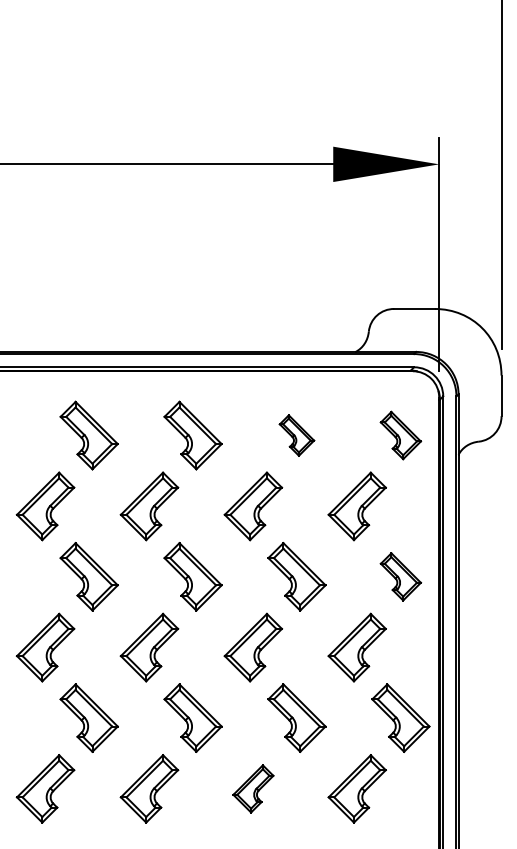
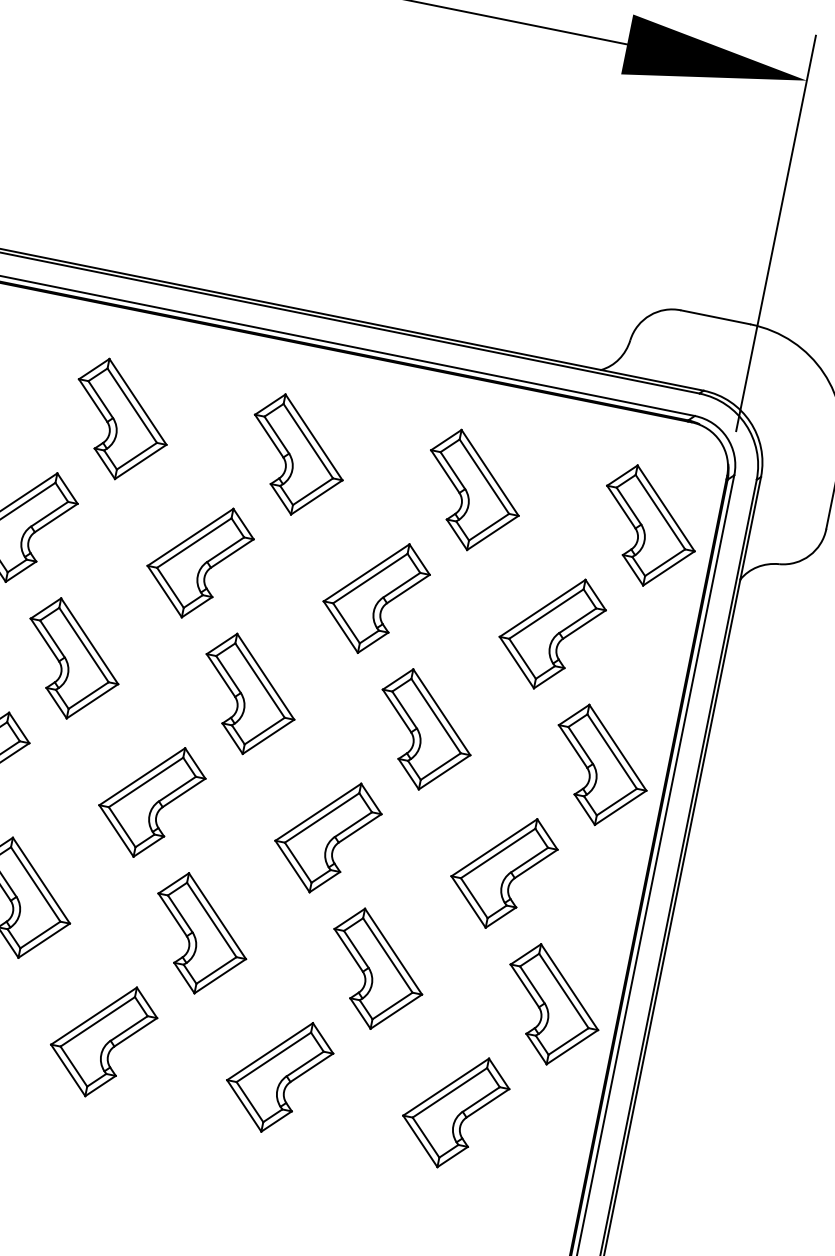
part: (296, 435) -> (472, 491), size x1.67
part: (400, 435) -> (648, 526), size x1.43
part: (400, 576) -> (600, 765), size x1.43
part: (253, 788) -> (278, 1074), size x1.43

